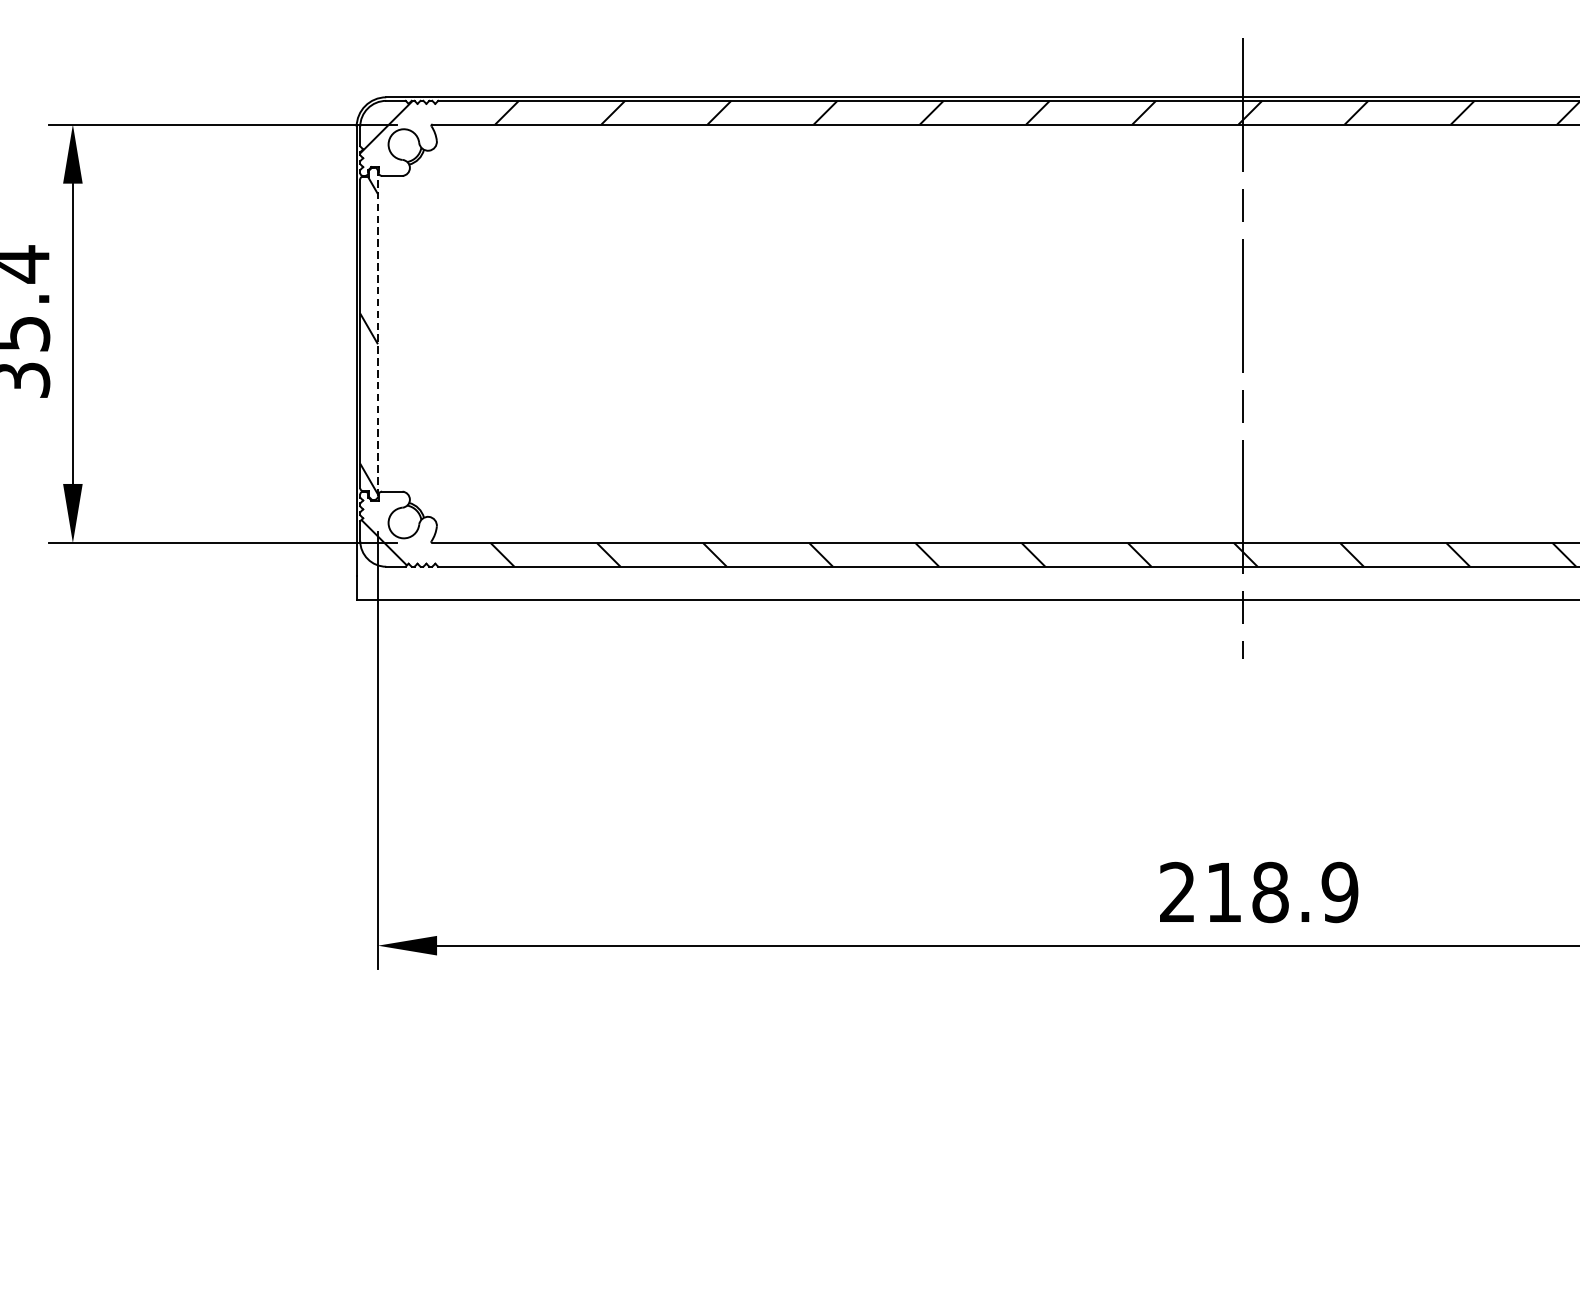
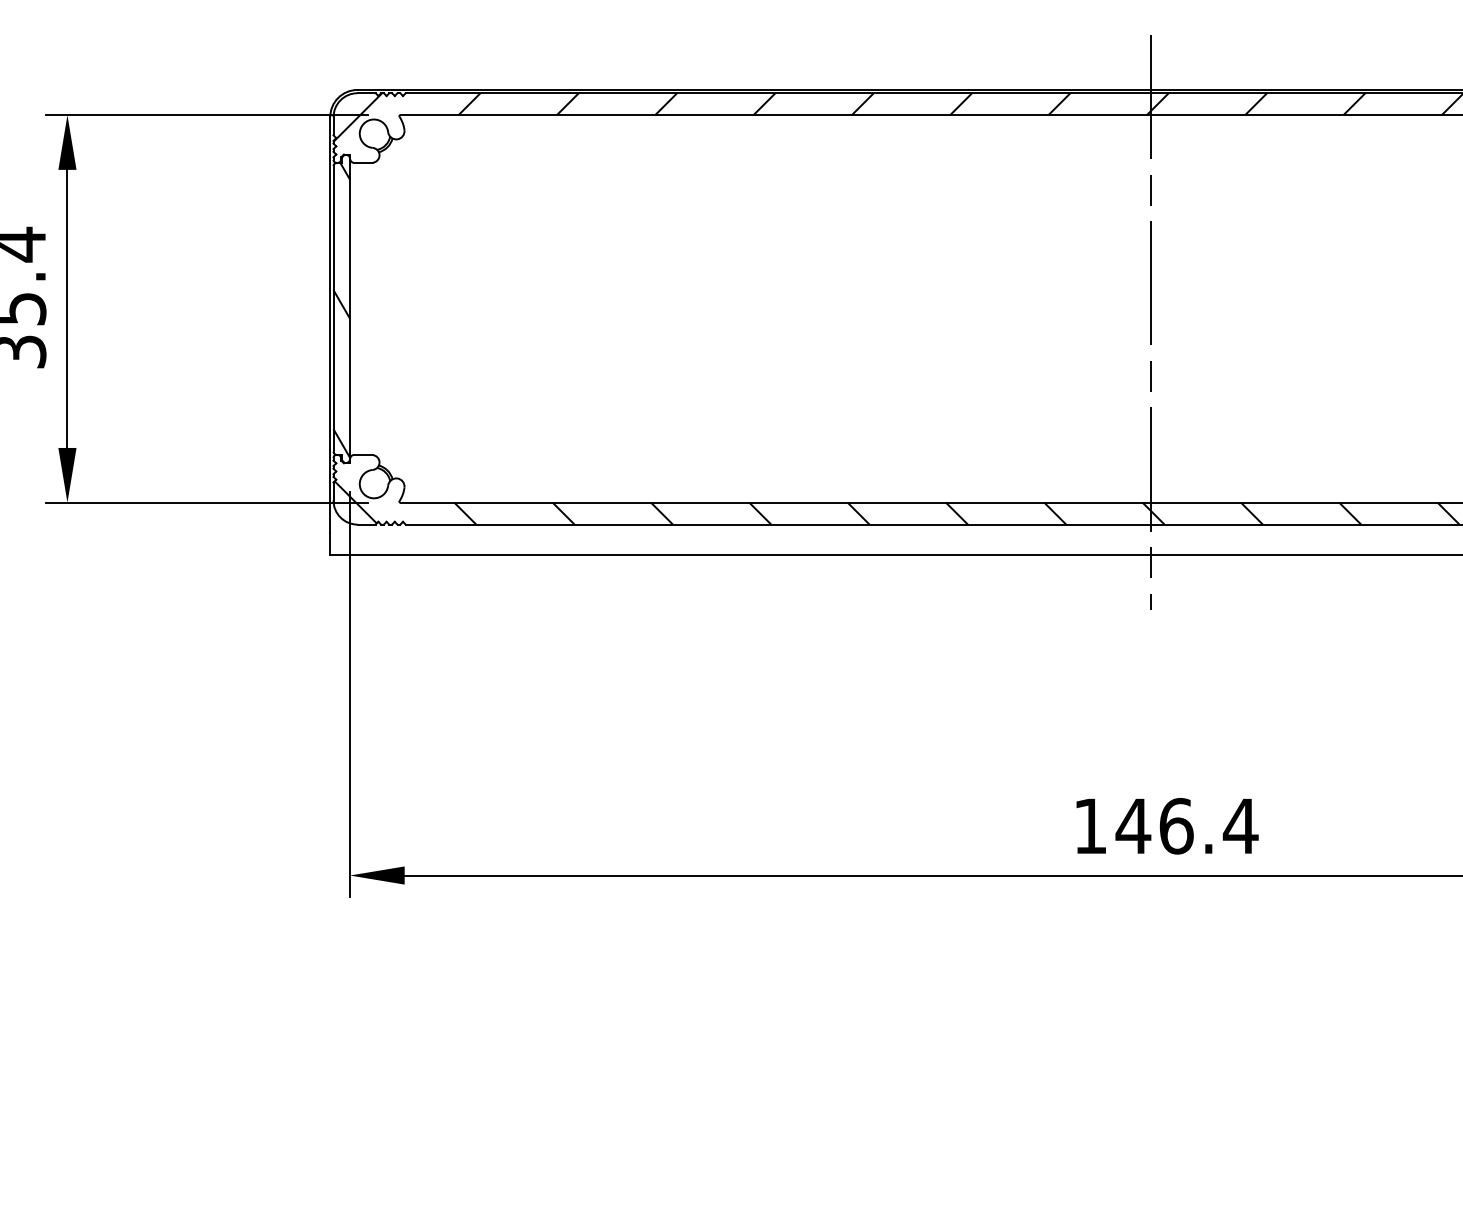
line: (377, 333) -> (349, 308), dashed -> solid
text: (1259, 892) -> (1166, 826), 218.9 -> 146.4

